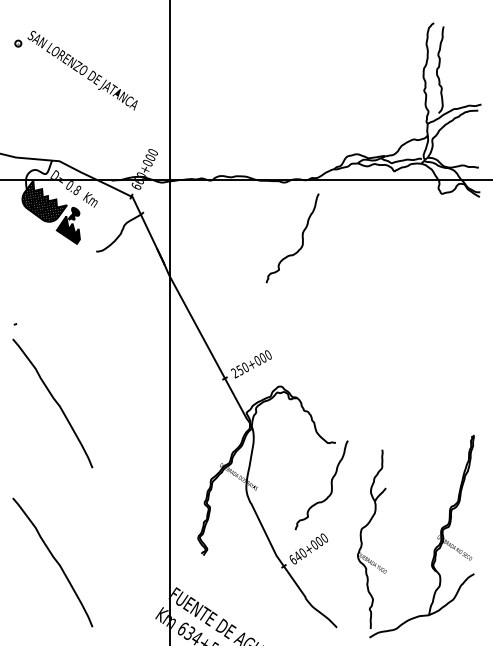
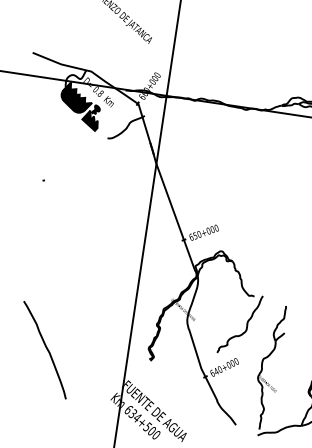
curve: (301, 237) -> (251, 149), removed
text: (234, 373) -> (191, 237), 250+000 -> 650+000
curve: (54, 401) -> (62, 238), removed

